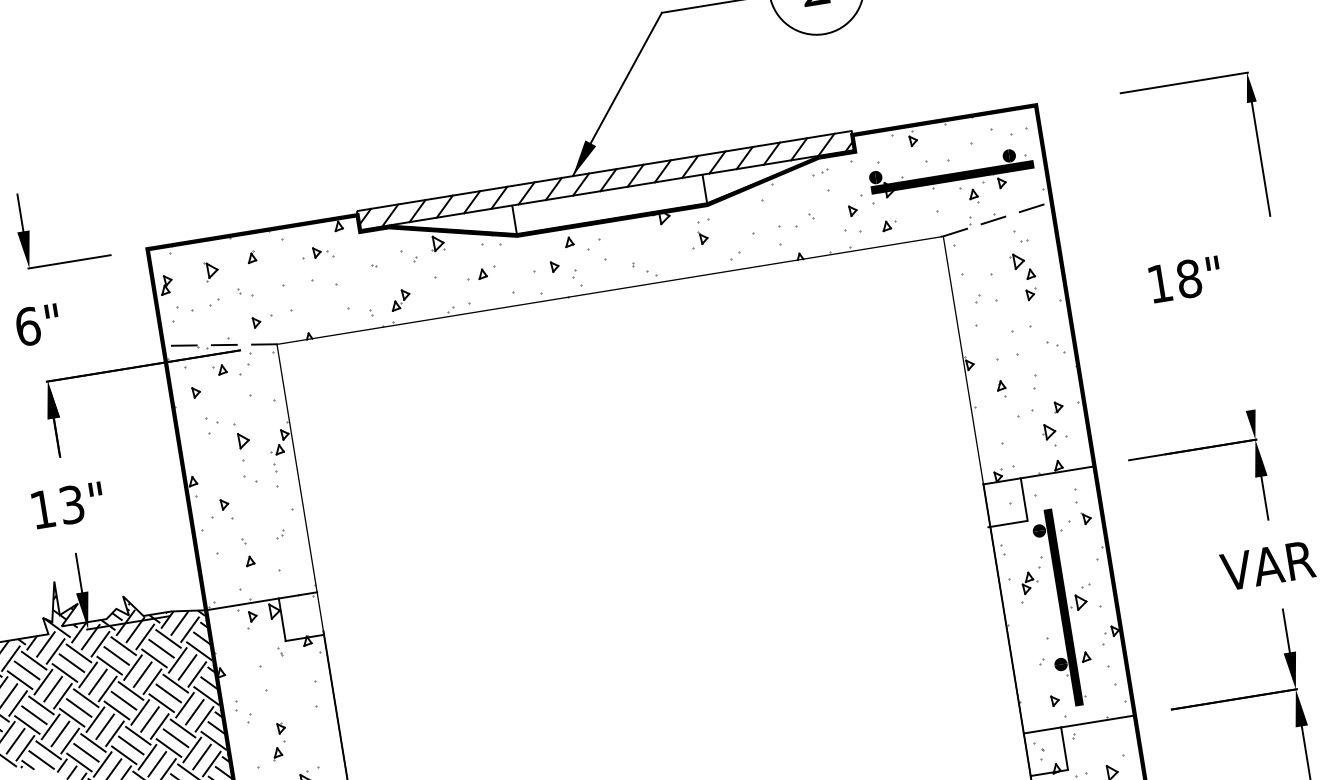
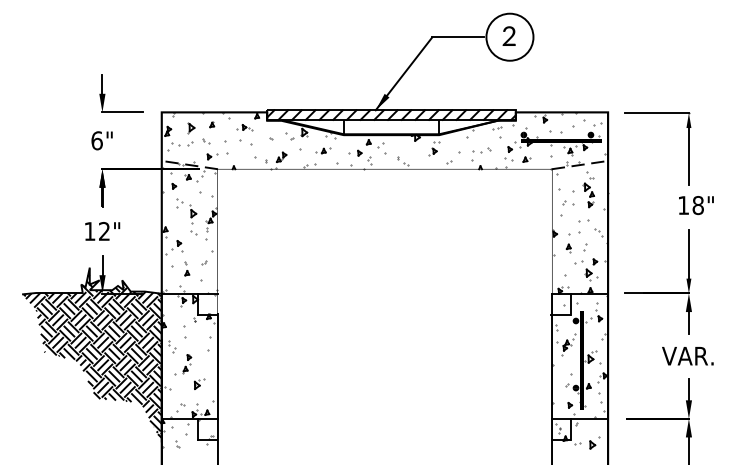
part: (1257, 143) -> (688, 148), moved
text: (1185, 279) -> (696, 205), moved
line: (1241, 360) -> (688, 253), added
text: (71, 504) -> (104, 231), 13" -> 12"

